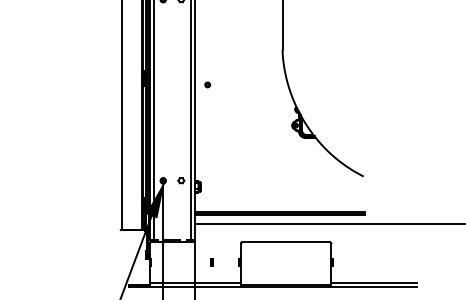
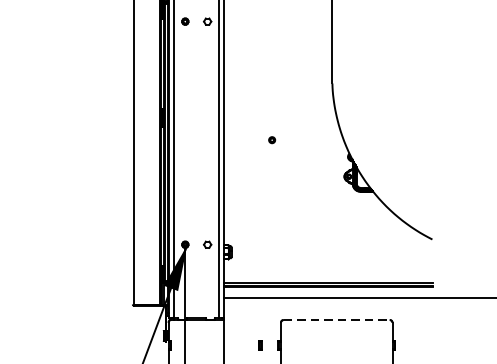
part: (207, 84) -> (271, 139), moved
line: (286, 241) -> (337, 319), solid -> dashed
part: (211, 262) -> (259, 345), moved

